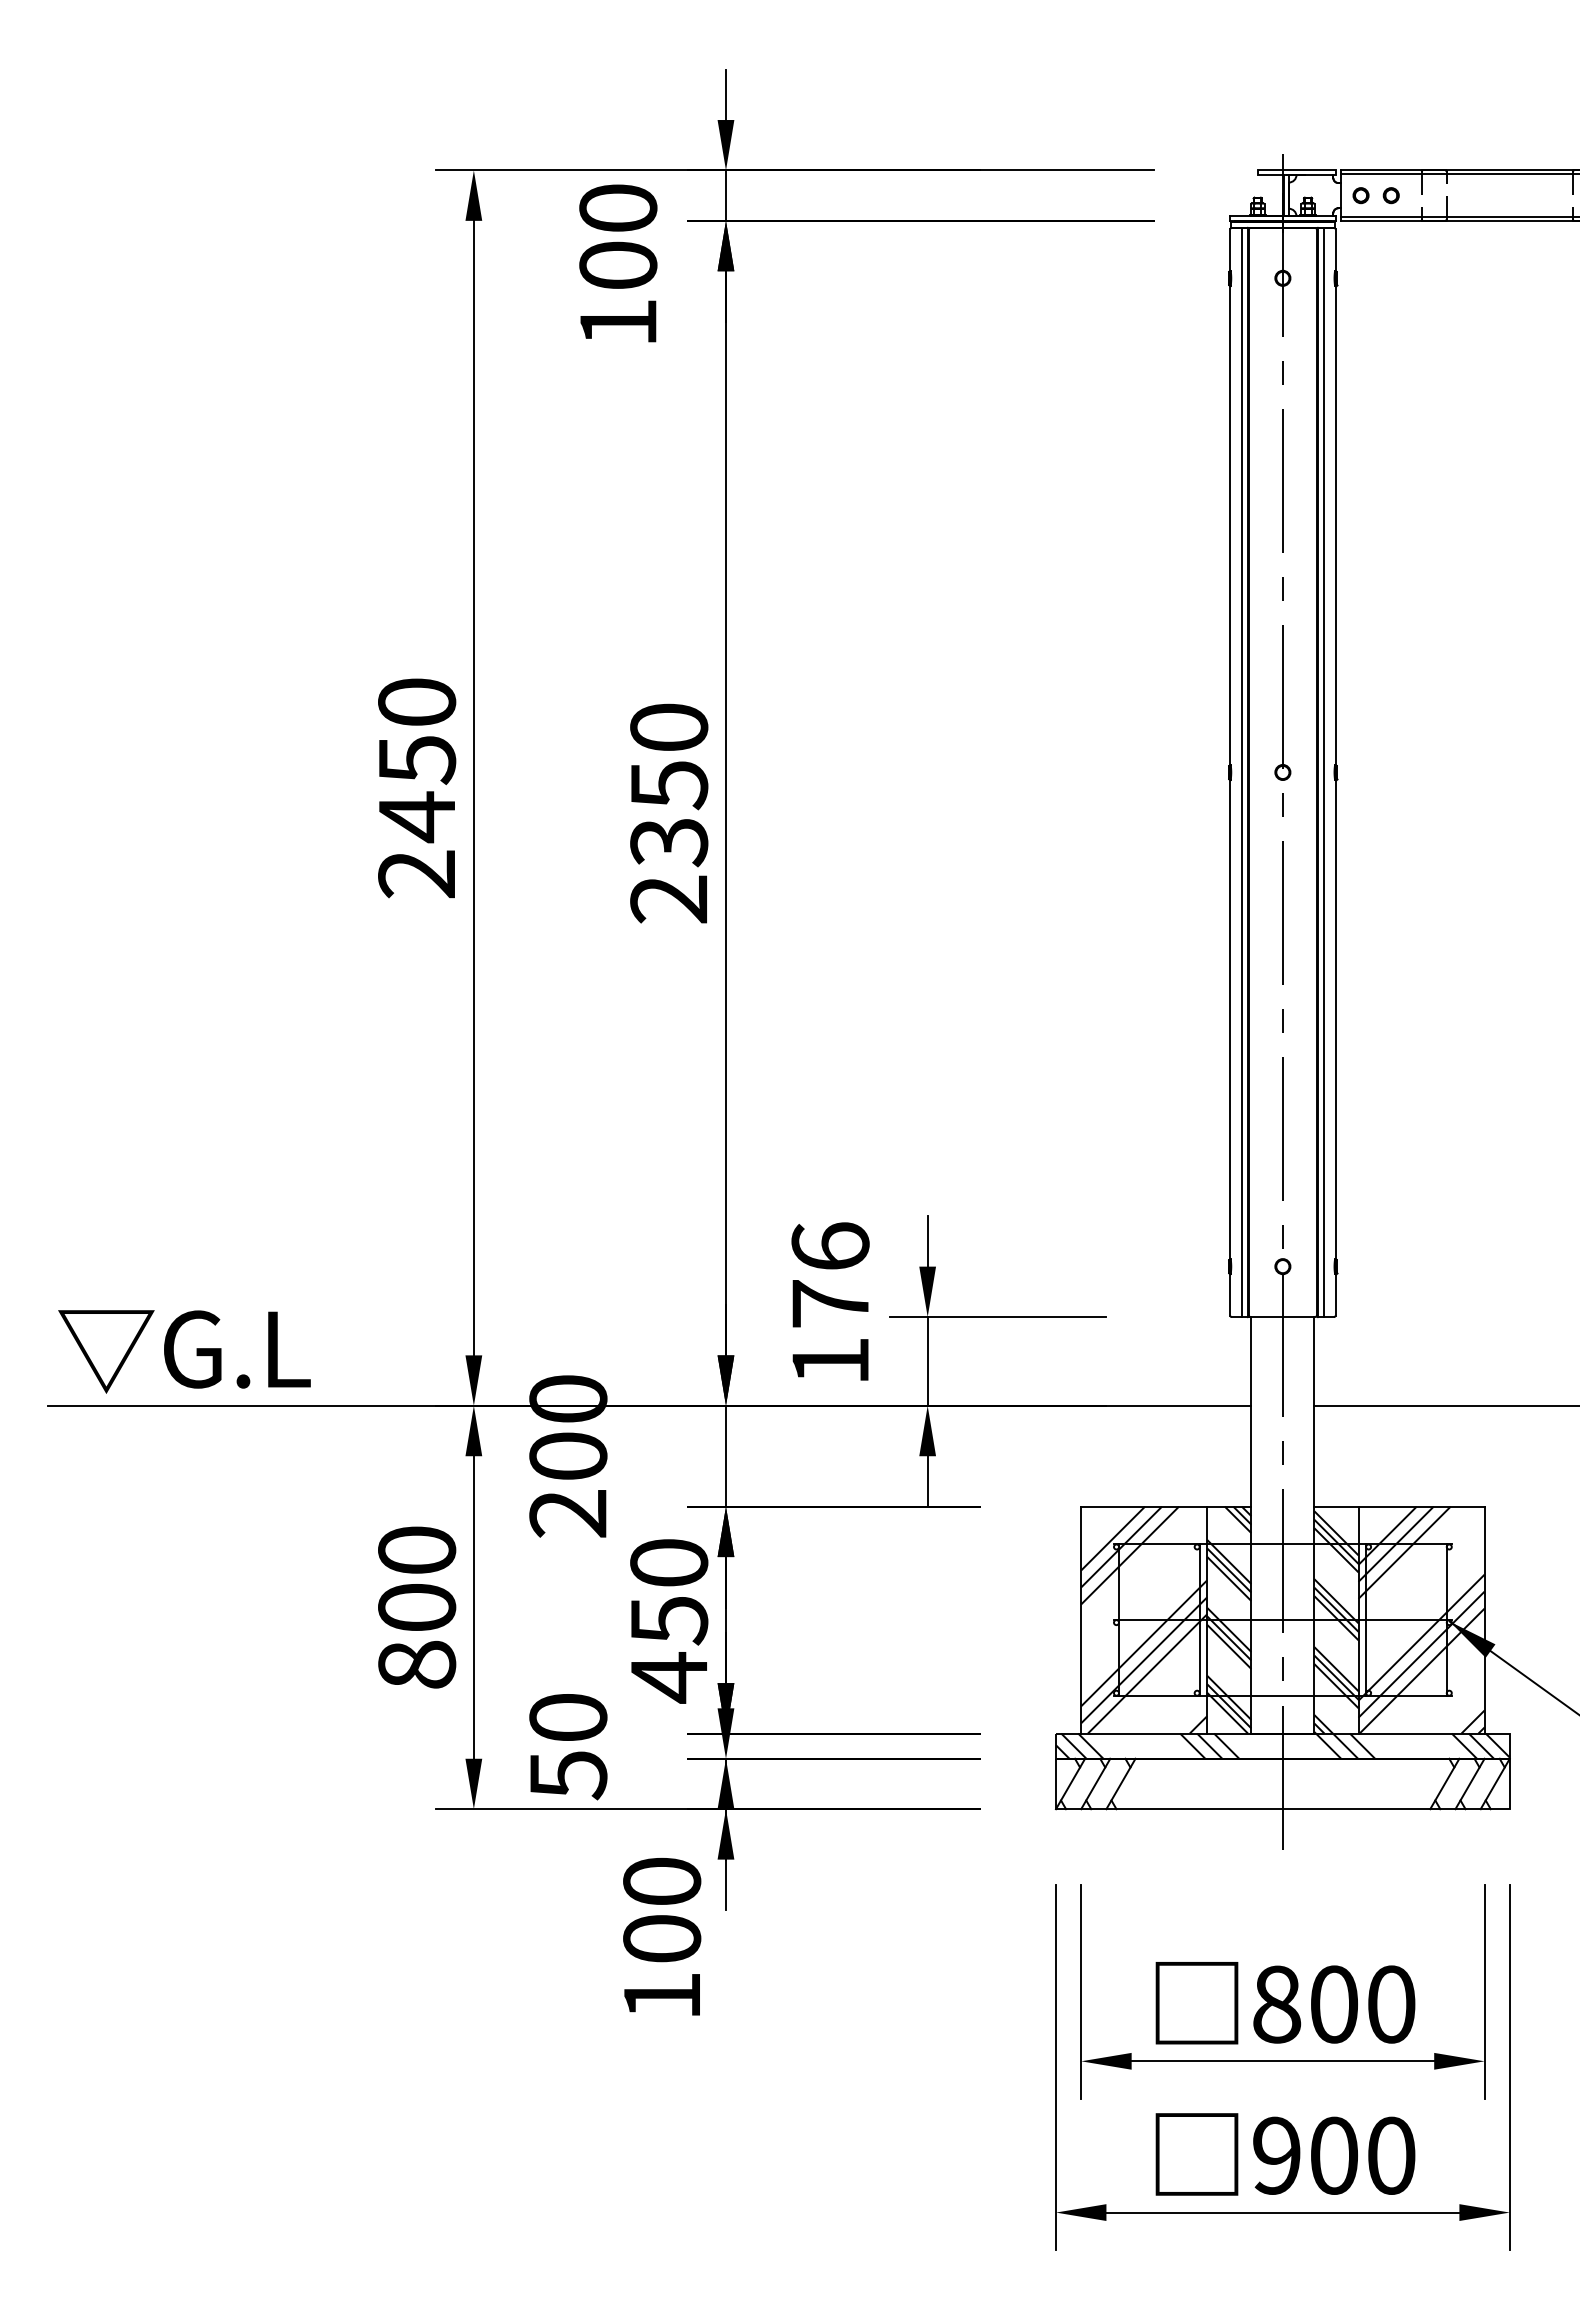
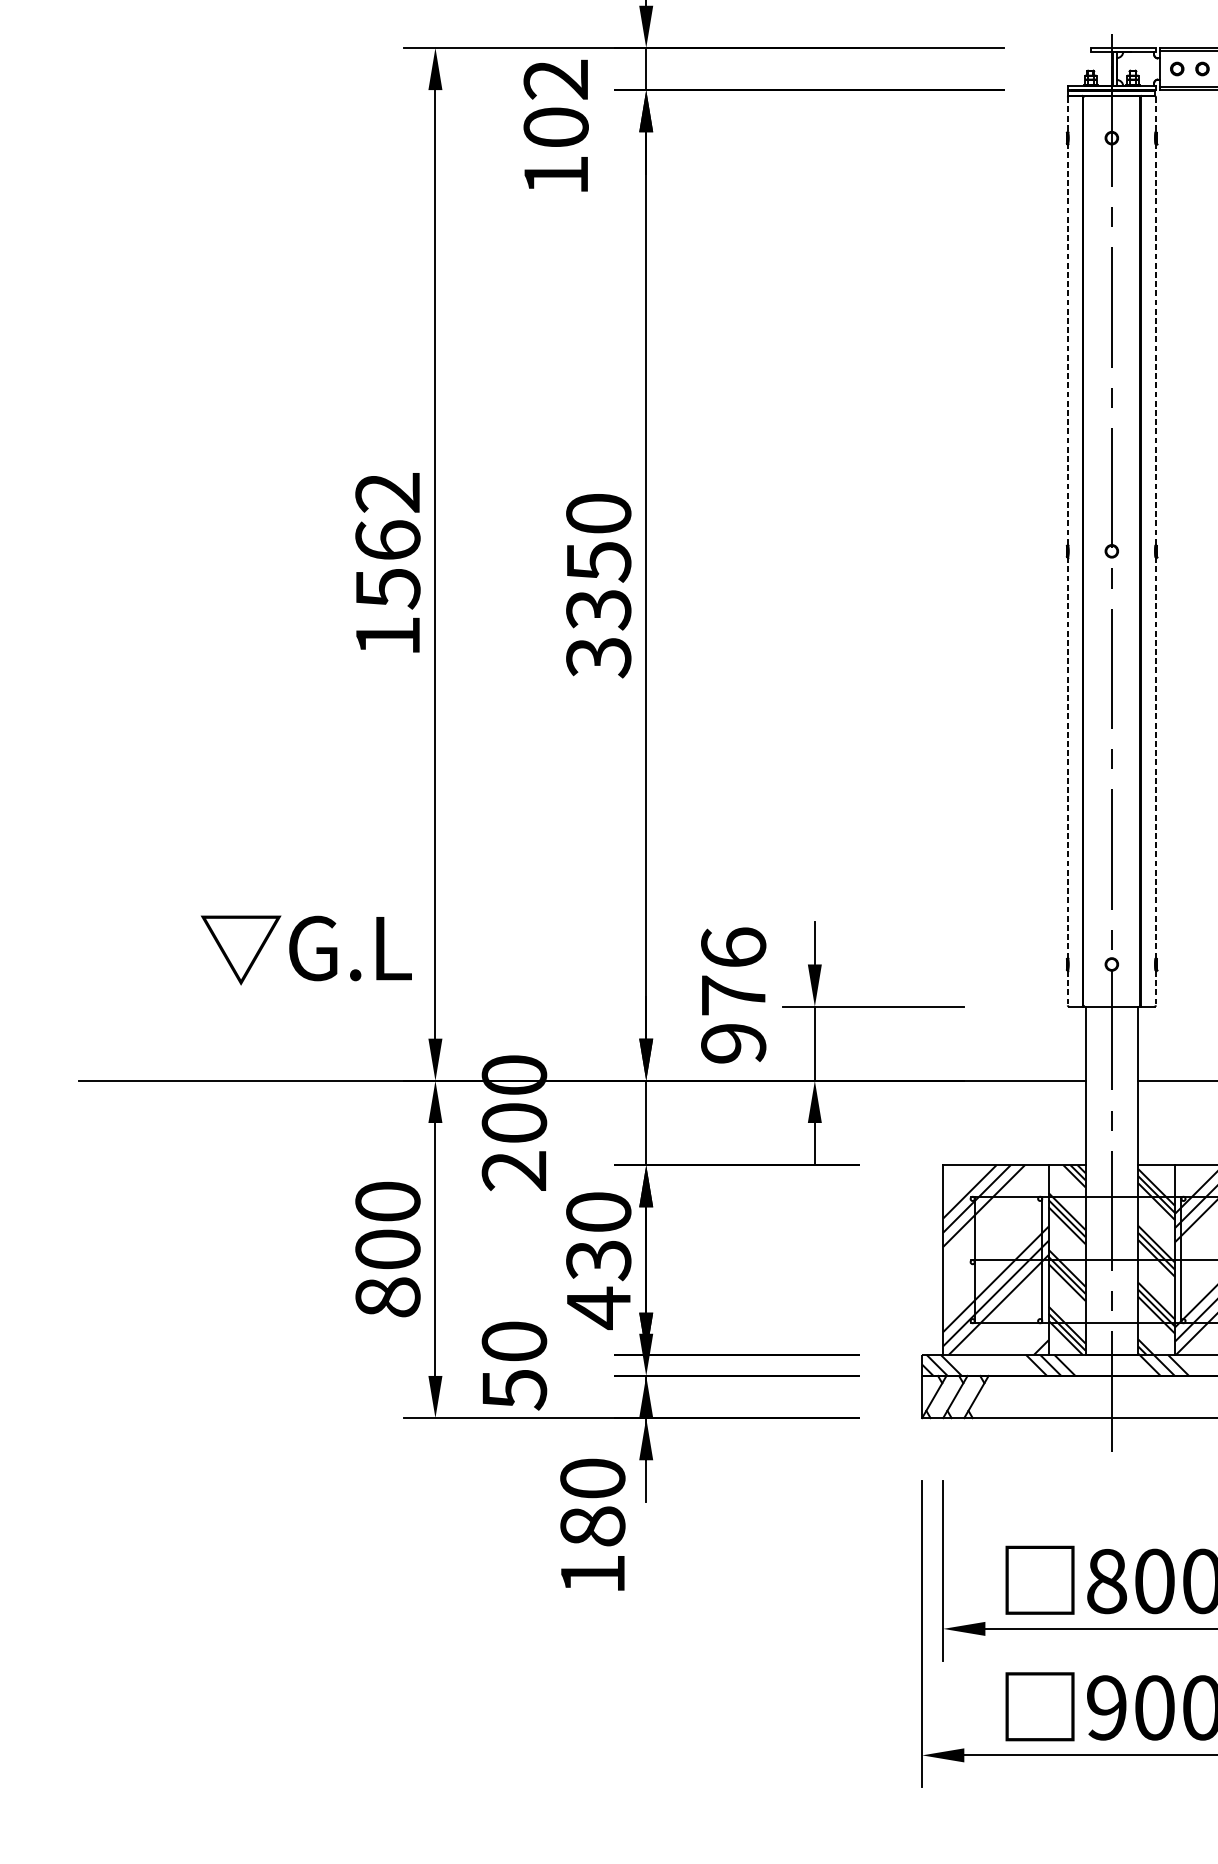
text: (618, 208) -> (556, 79), 100 -> 102
line: (1230, 772) -> (1068, 551), solid -> dashed
line: (1242, 772) -> (1078, 551), removed
line: (1323, 772) -> (1145, 551), removed
line: (1335, 772) -> (1155, 551), solid -> dashed
text: (417, 788) -> (388, 564), 2450 -> 1562
text: (669, 899) -> (599, 657), 2350 -> 3350
text: (184, 1351) -> (306, 950), moved
text: (830, 1361) -> (733, 1043), 176 -> 976
text: (668, 1621) -> (598, 1261), 450 -> 430
text: (662, 1938) -> (593, 1526), 100 -> 180

